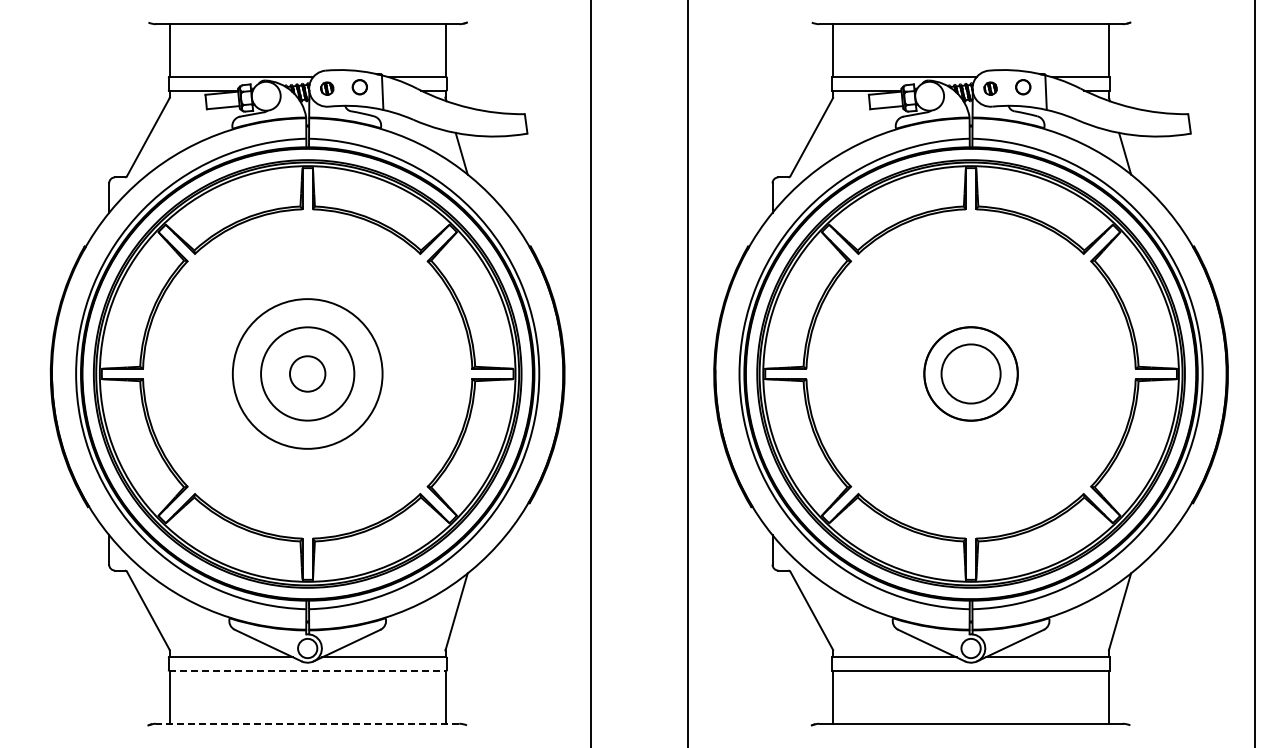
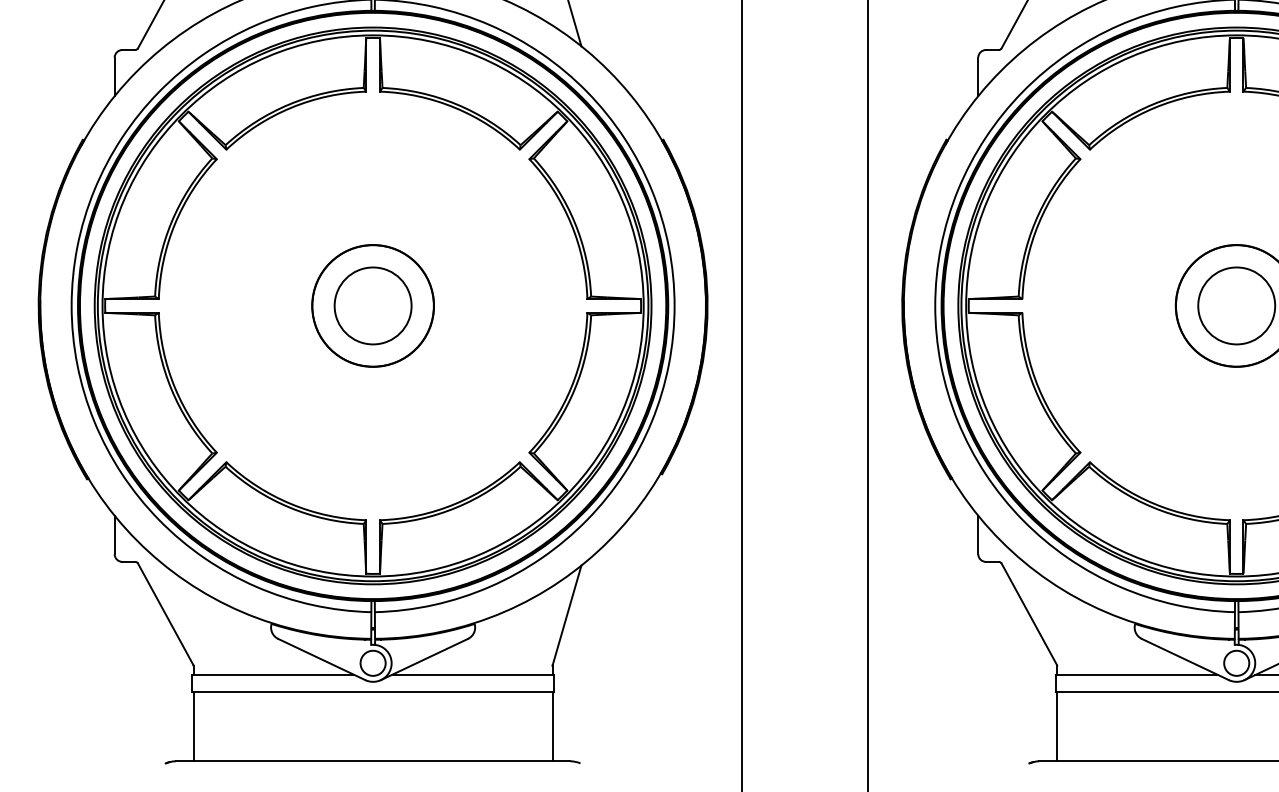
circle: (307, 373) -> (372, 305), size x0.62
circle: (307, 373) -> (372, 305), size x1.67
line: (307, 670) -> (372, 691), dashed -> solid
line: (307, 723) -> (372, 760), dashed -> solid

